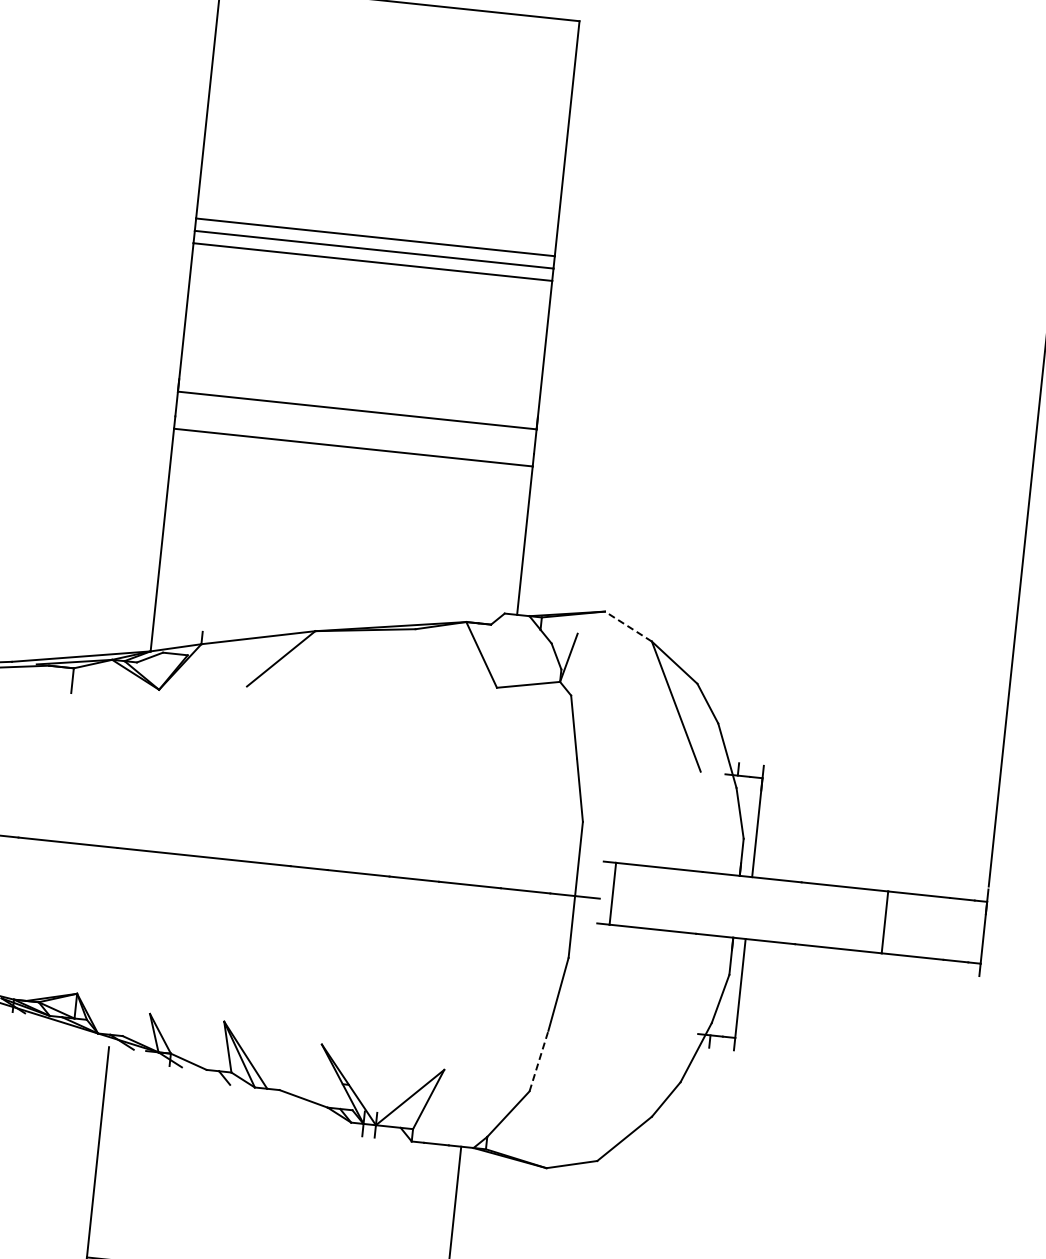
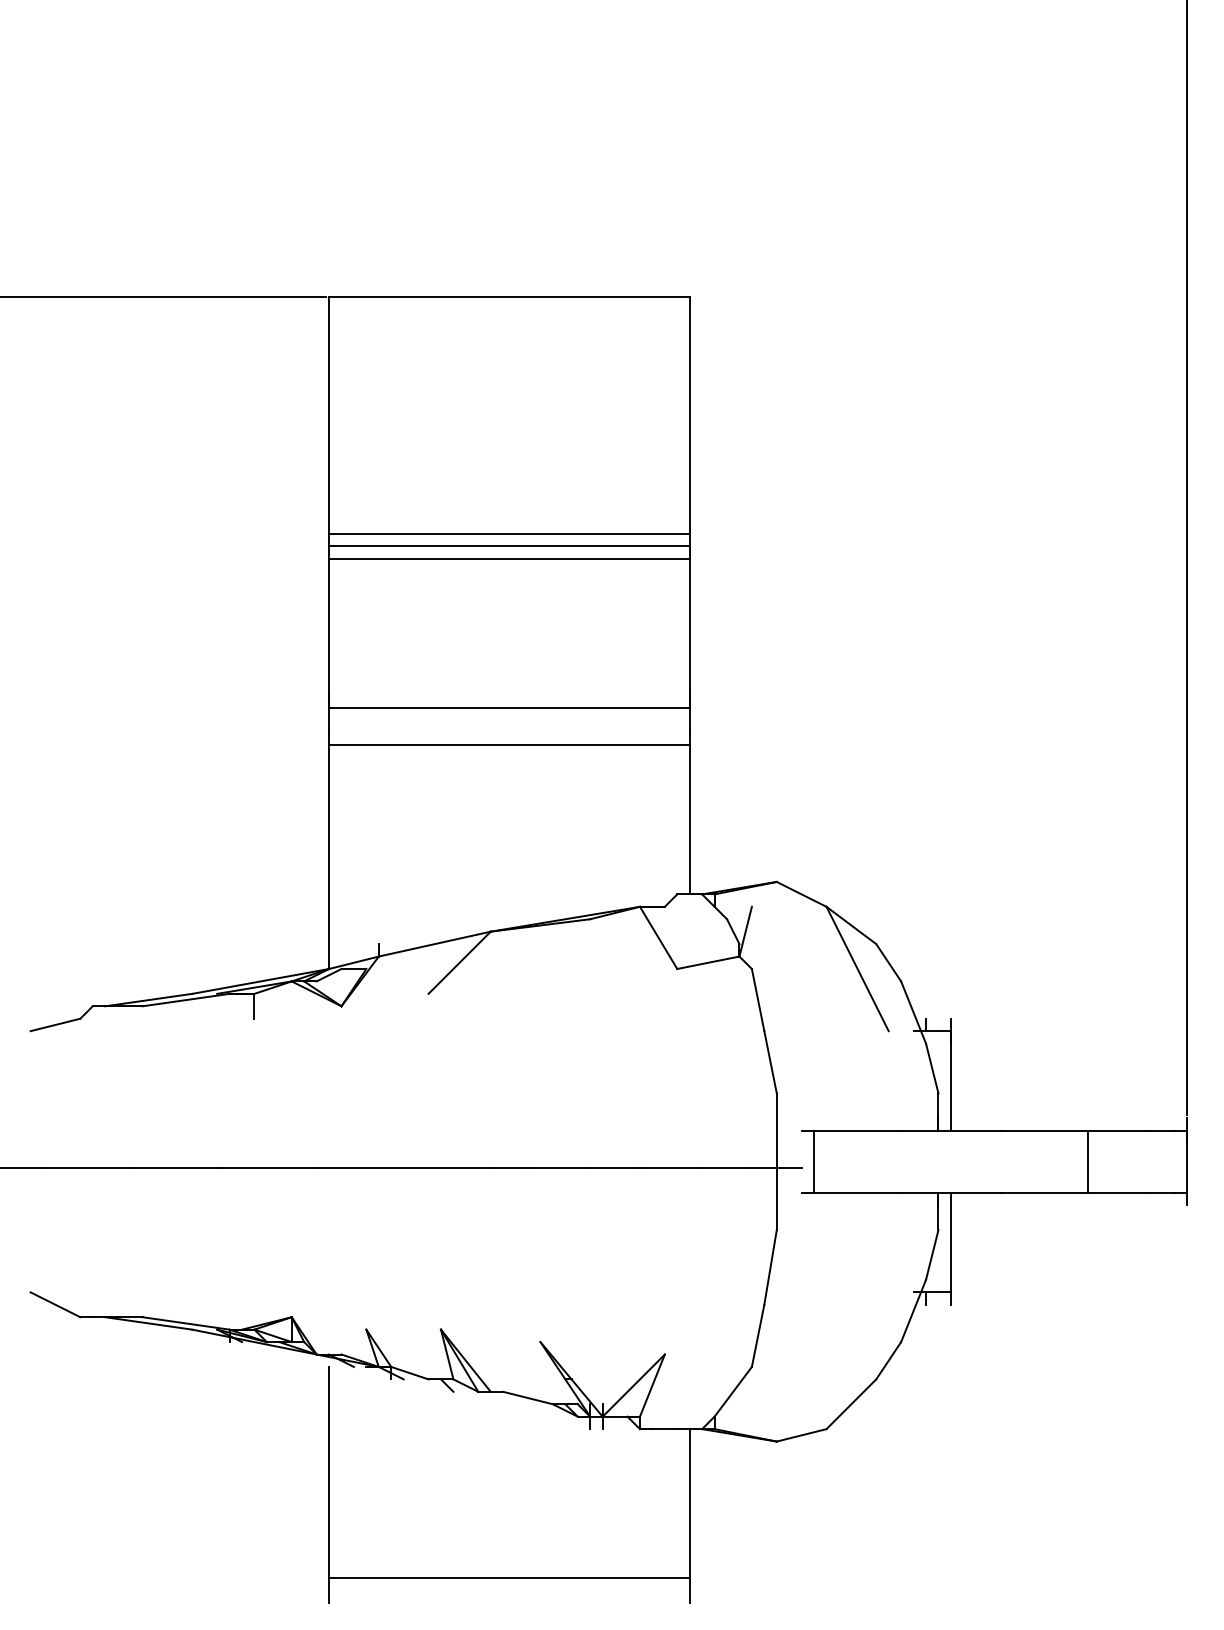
line: (628, 626) -> (801, 894), dashed -> solid
line: (539, 1060) -> (758, 1335), dashed -> solid

